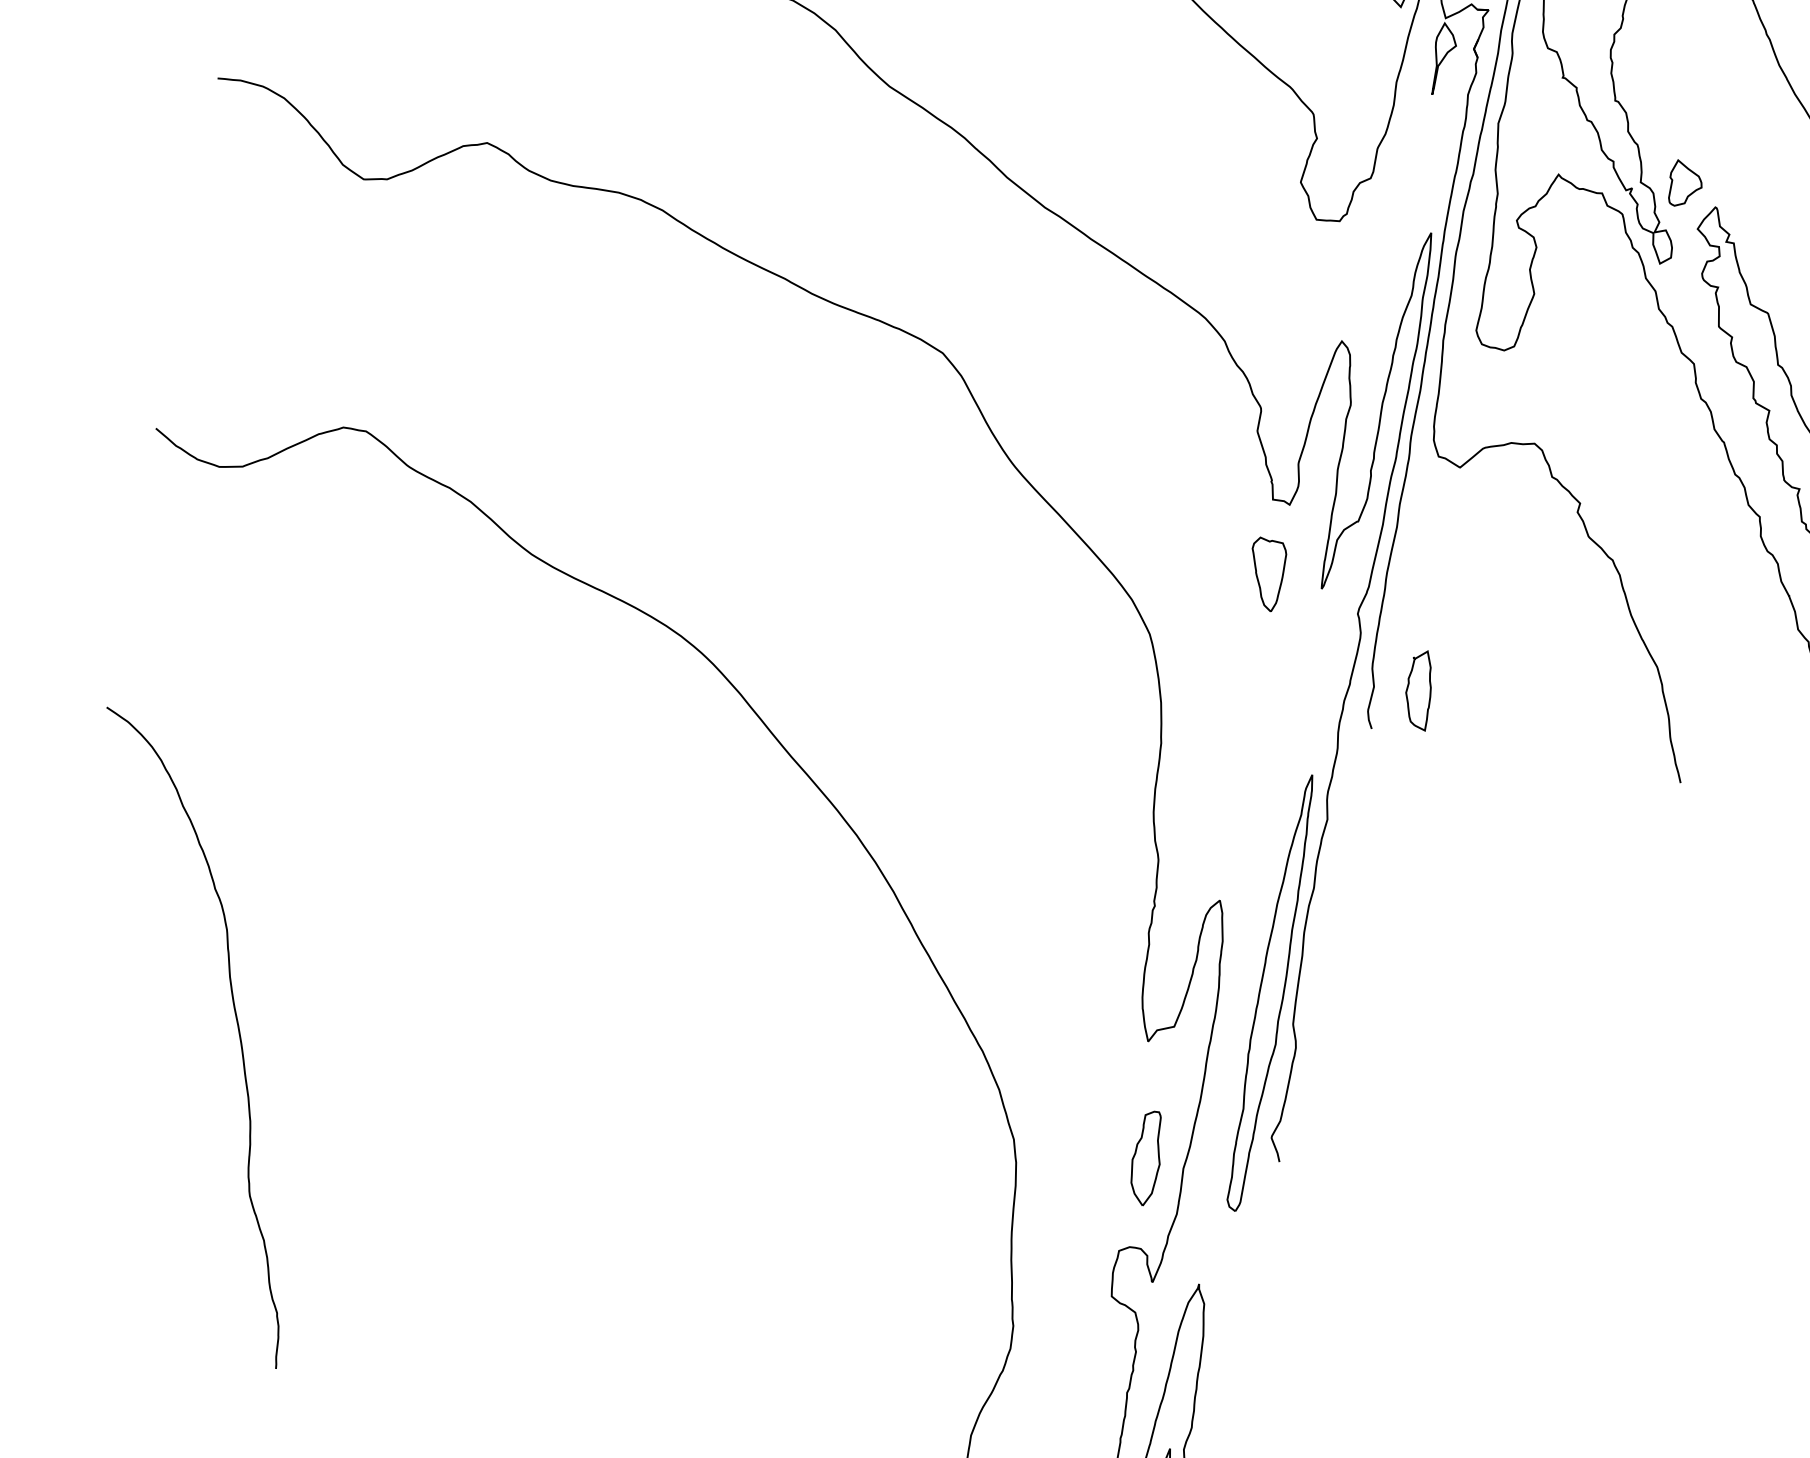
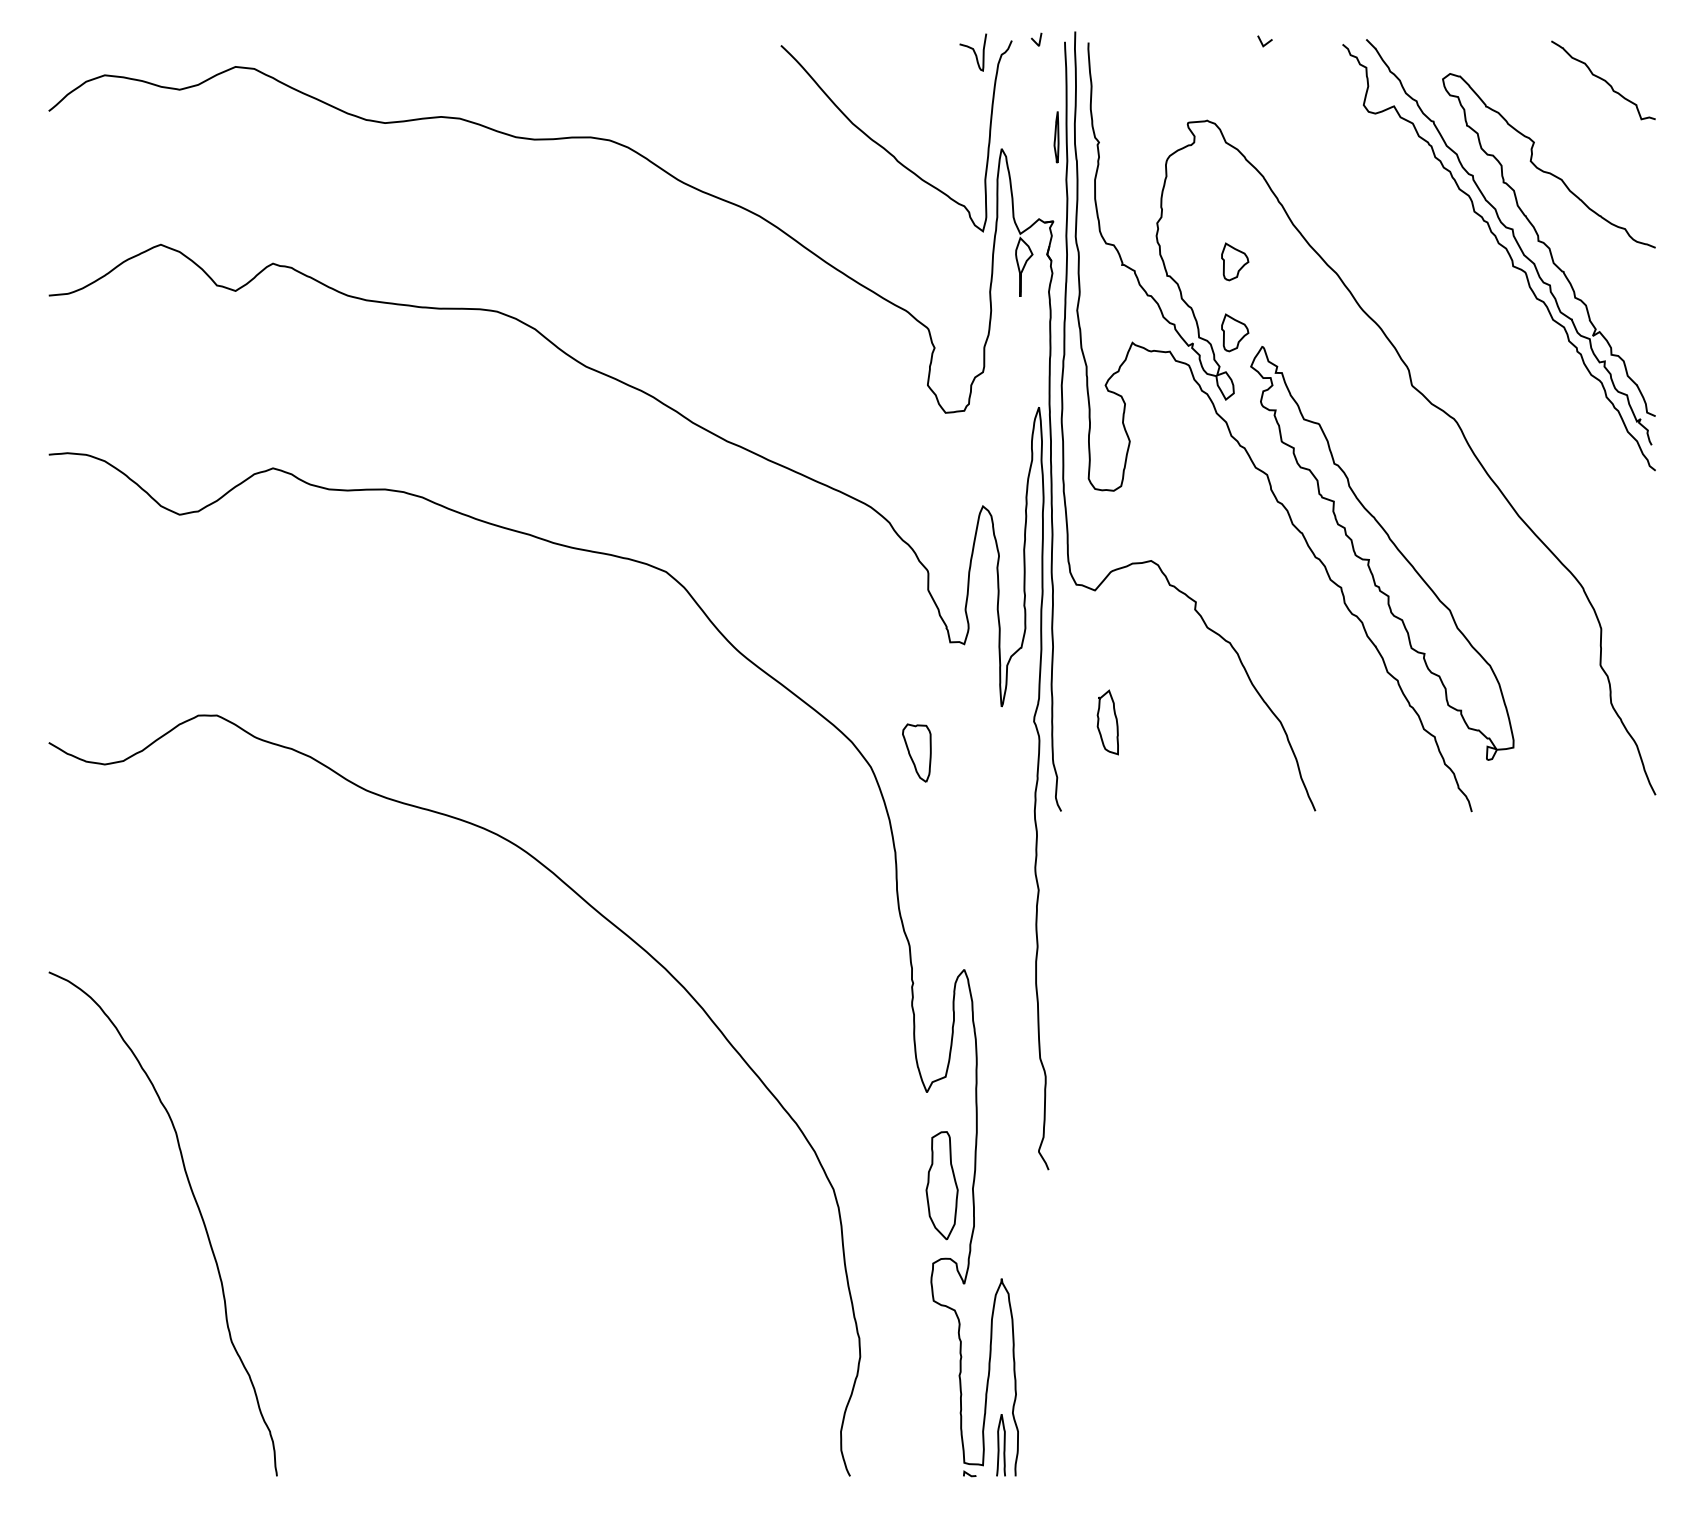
part: (1701, 97) -> (1235, 261), added
part: (1265, 573) -> (916, 752), moved
part: (1418, 689) -> (1107, 722), moved
part: (1271, 993) -> (1018, 1036), removed
part: (1147, 1158) -> (942, 1185), size x1.4

